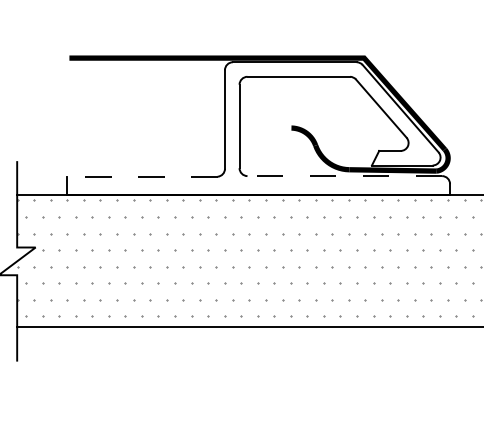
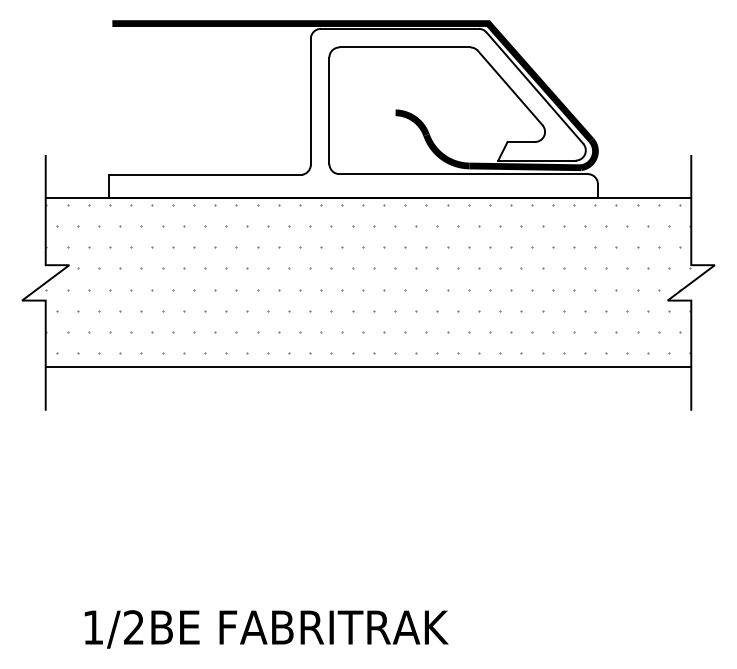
line: (141, 176) -> (204, 174), dashed -> solid
line: (344, 176) -> (463, 174), dashed -> solid

